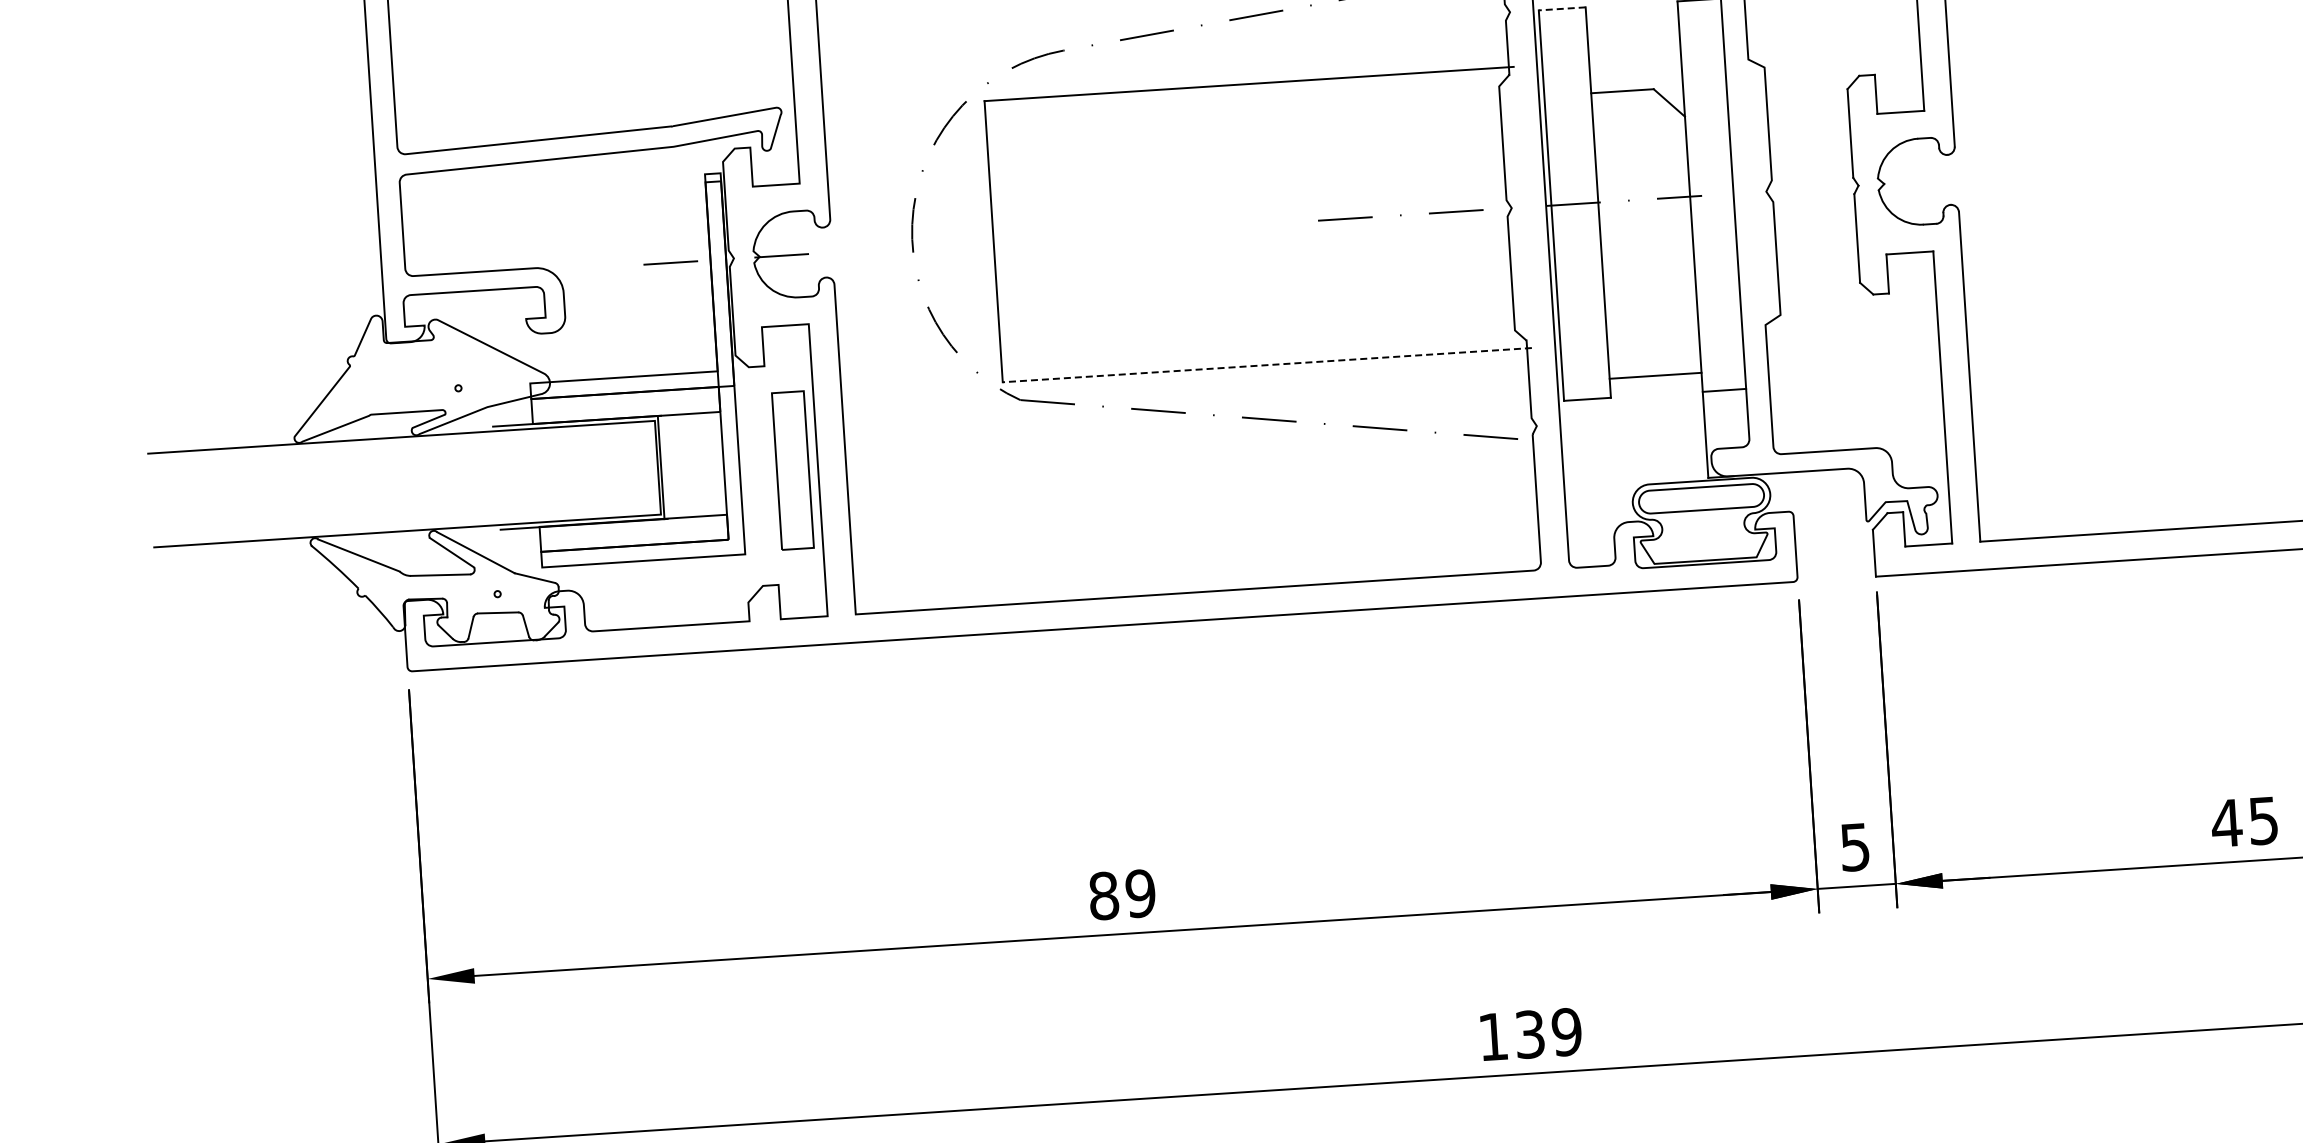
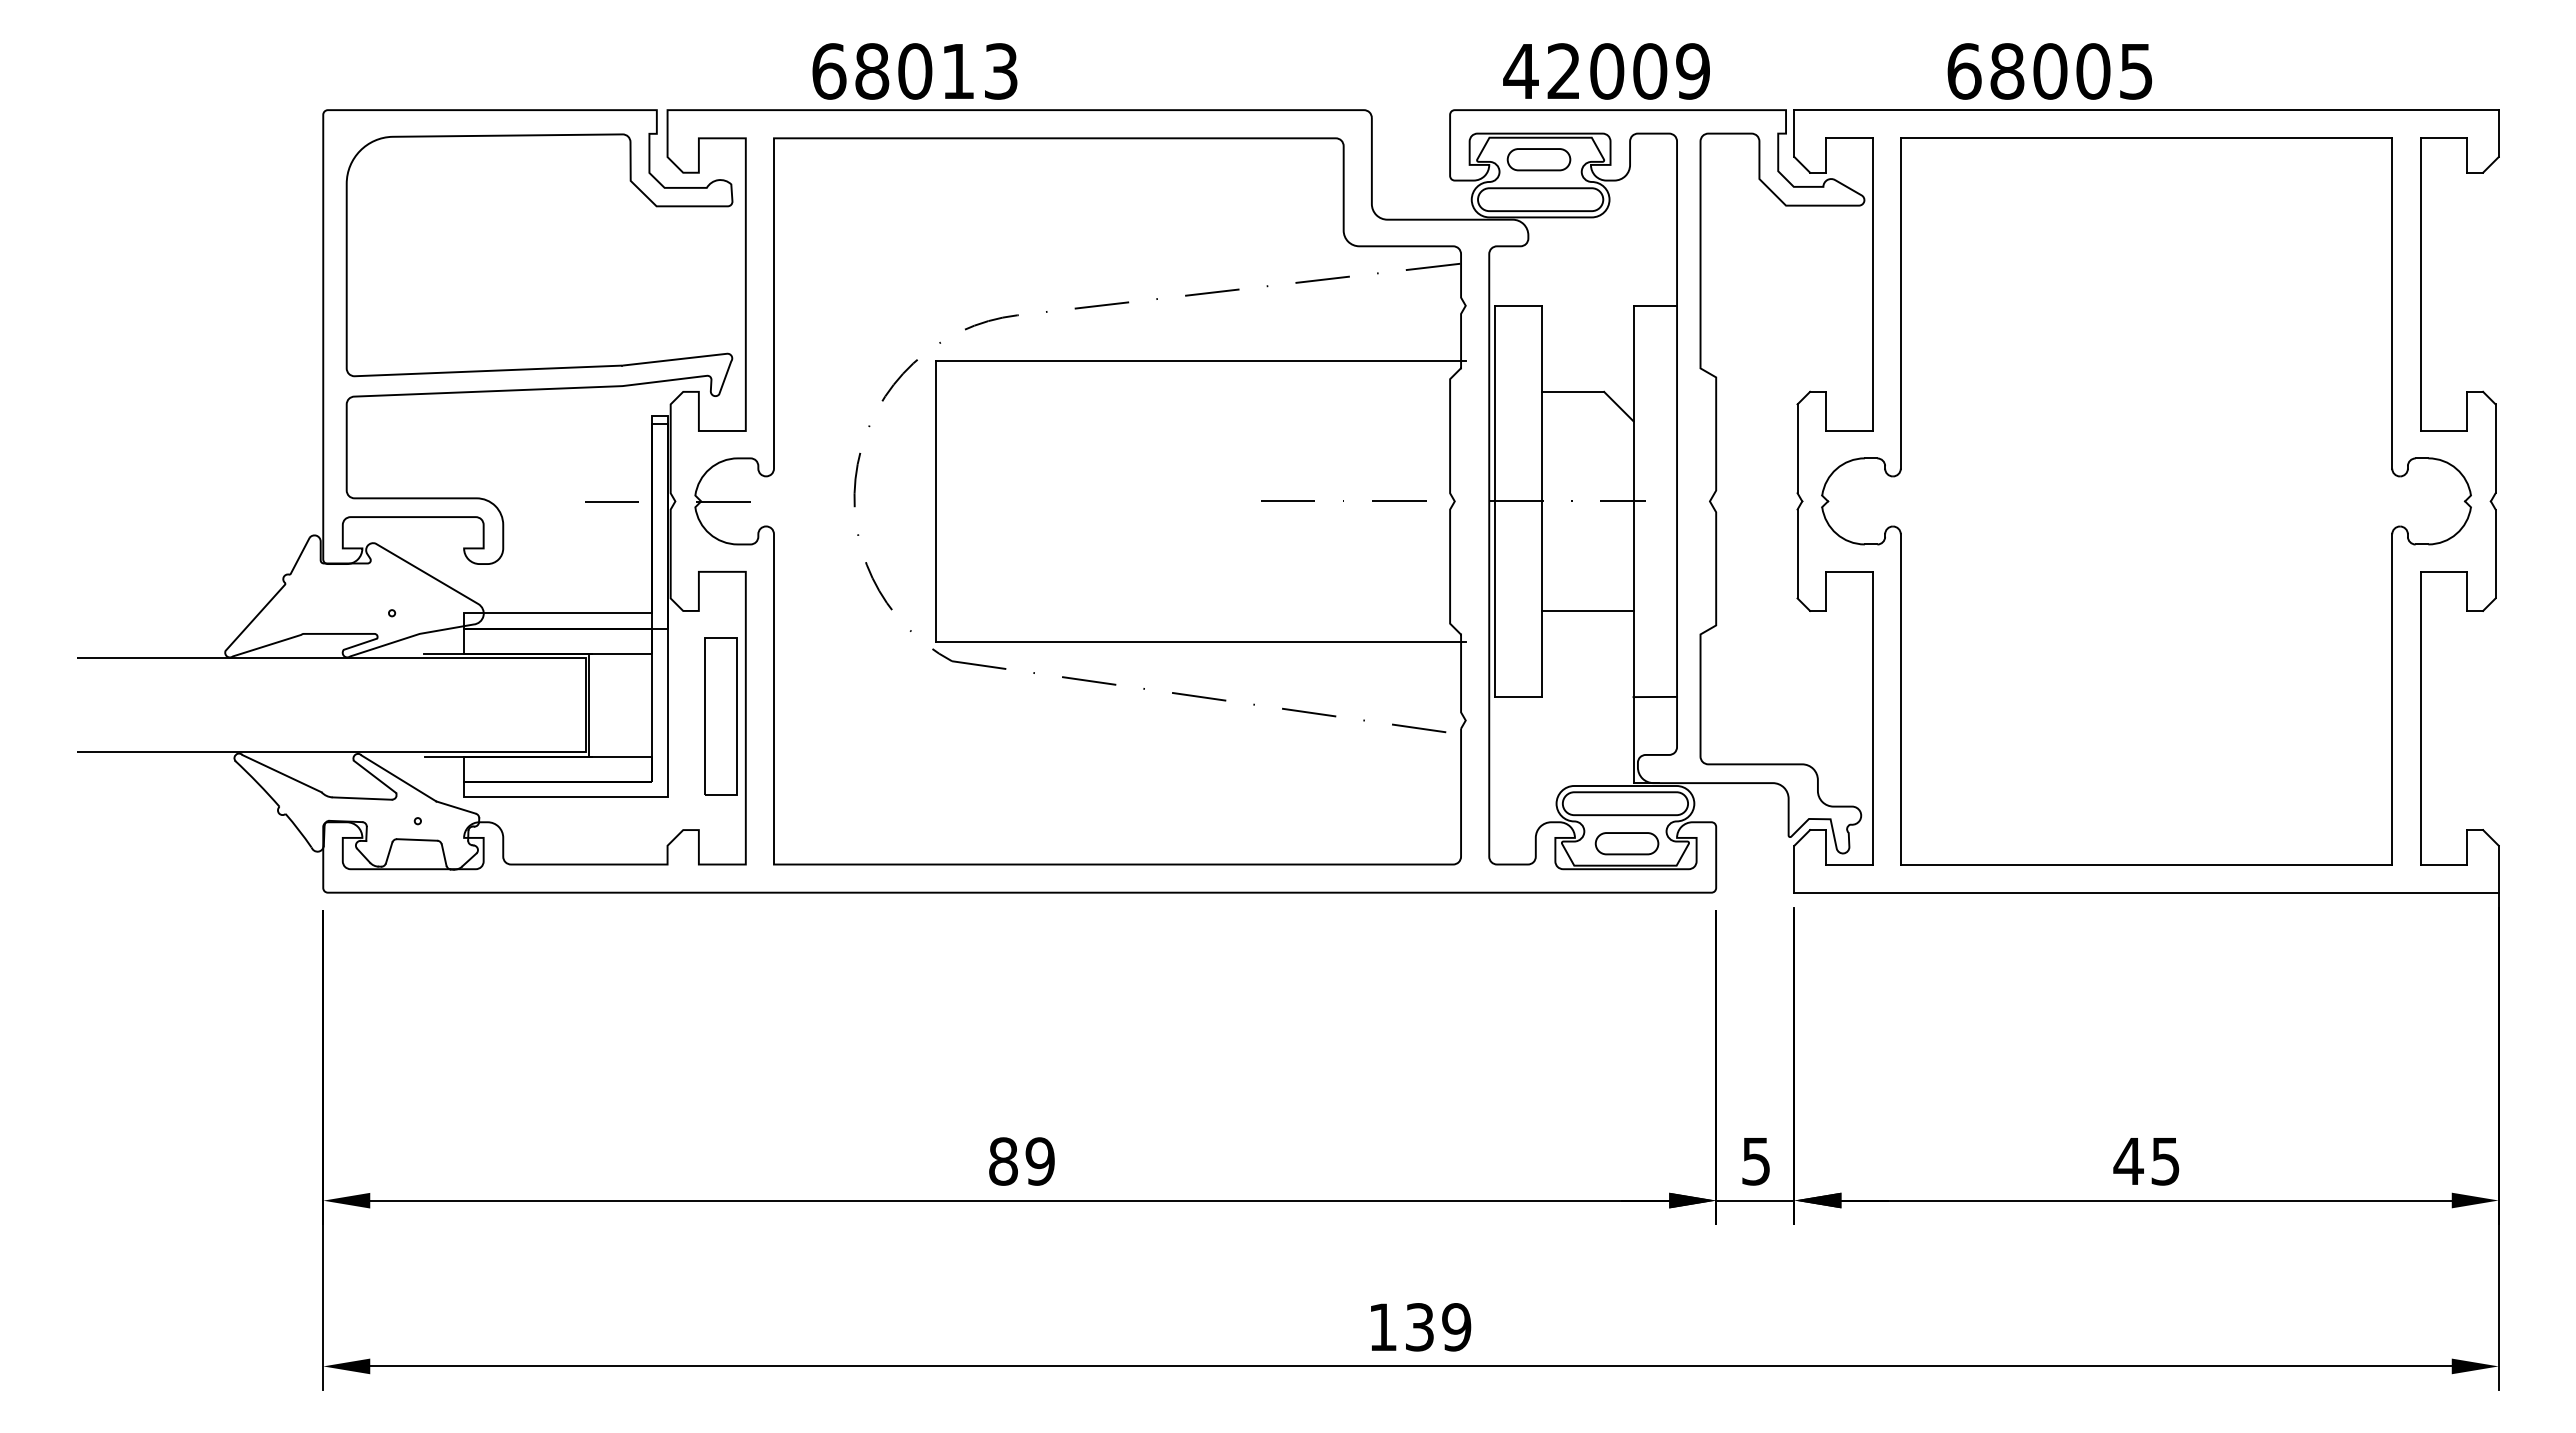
line: (1561, 8) -> (1517, 305), dashed -> solid
line: (1267, 365) -> (1200, 642), dashed -> solid
line: (1655, 376) -> (1587, 611), moved
part: (1705, 538) -> (1626, 843), added

